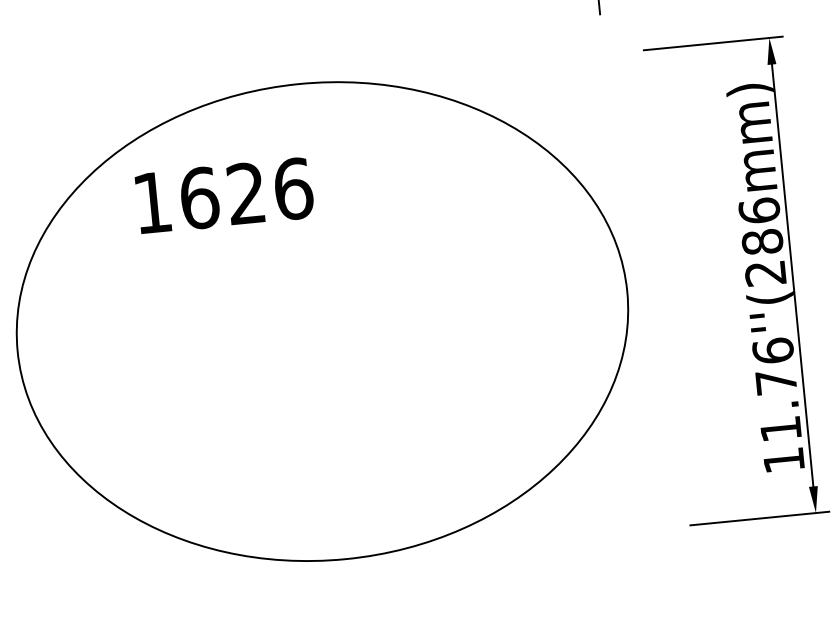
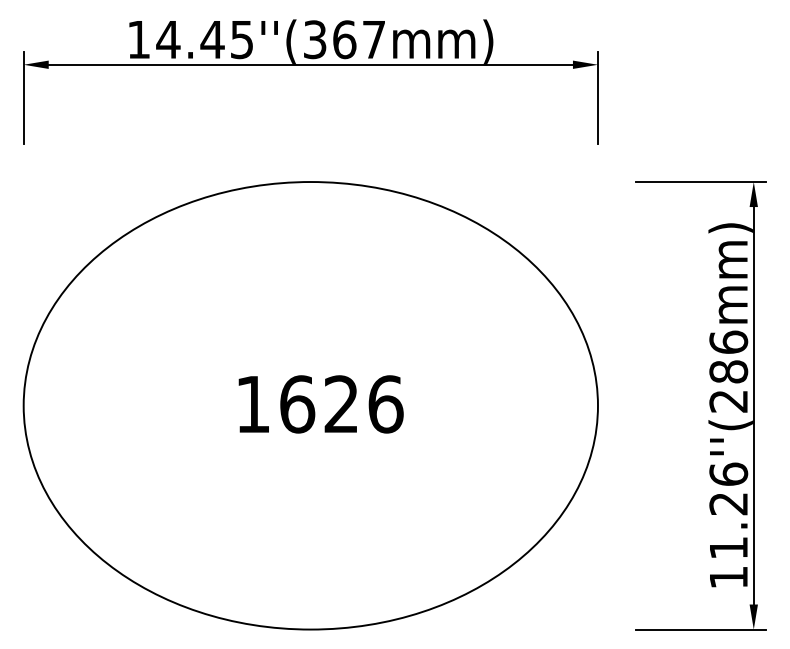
text: (224, 195) -> (320, 404), moved
text: (776, 382) -> (728, 504), 11.76''(286mm) -> 11.26''(286mm)

